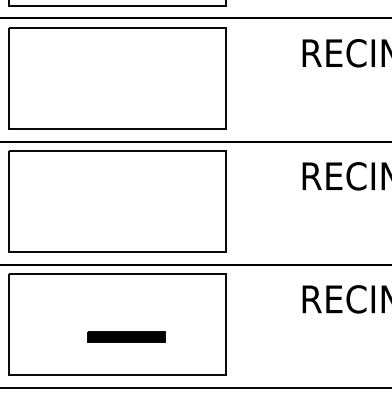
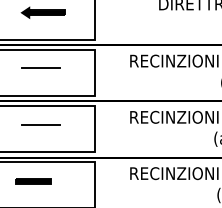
line: (106, 69) -> (40, 68), added
line: (106, 191) -> (40, 124), added
part: (126, 336) -> (33, 181), moved

